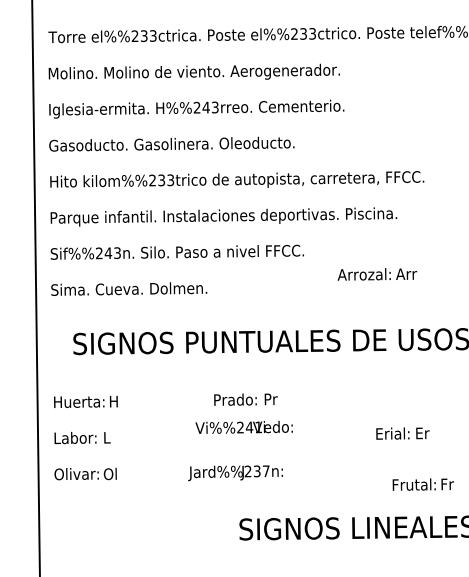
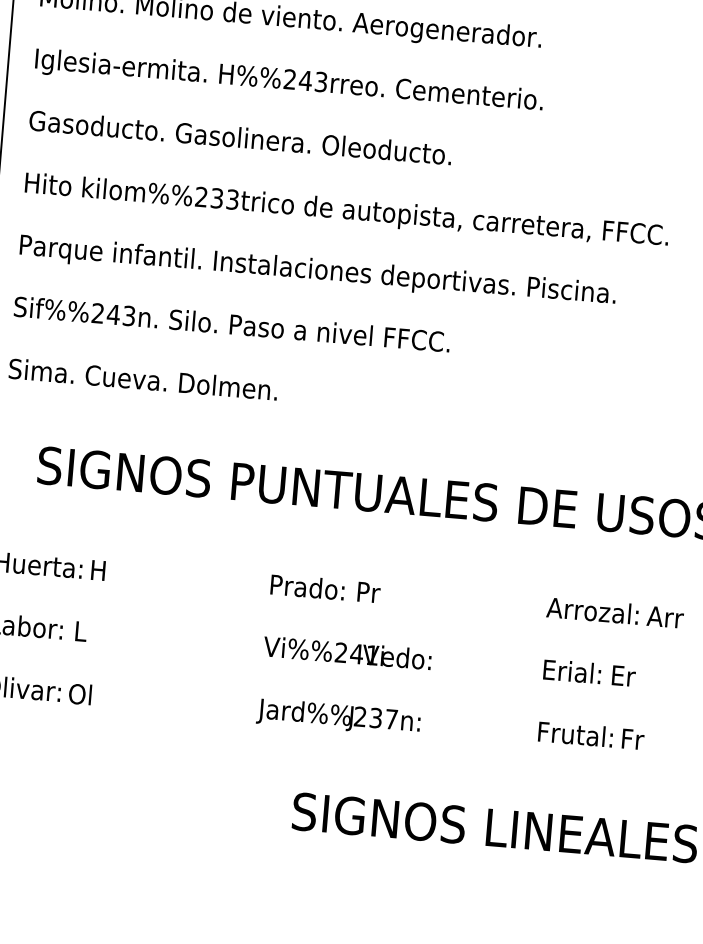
text: (377, 274) -> (615, 613), moved
text: (243, 427) -> (346, 653), moved
text: (235, 473) -> (338, 718), moved
text: (422, 484) -> (589, 735), moved

